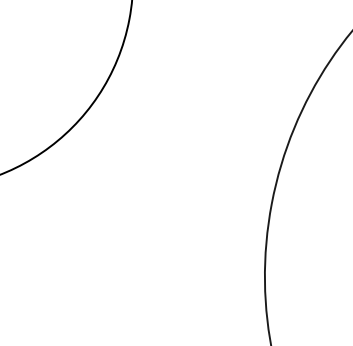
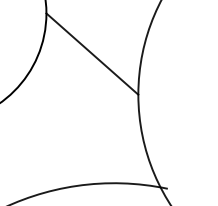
line: (201, 110) -> (92, 53), added

